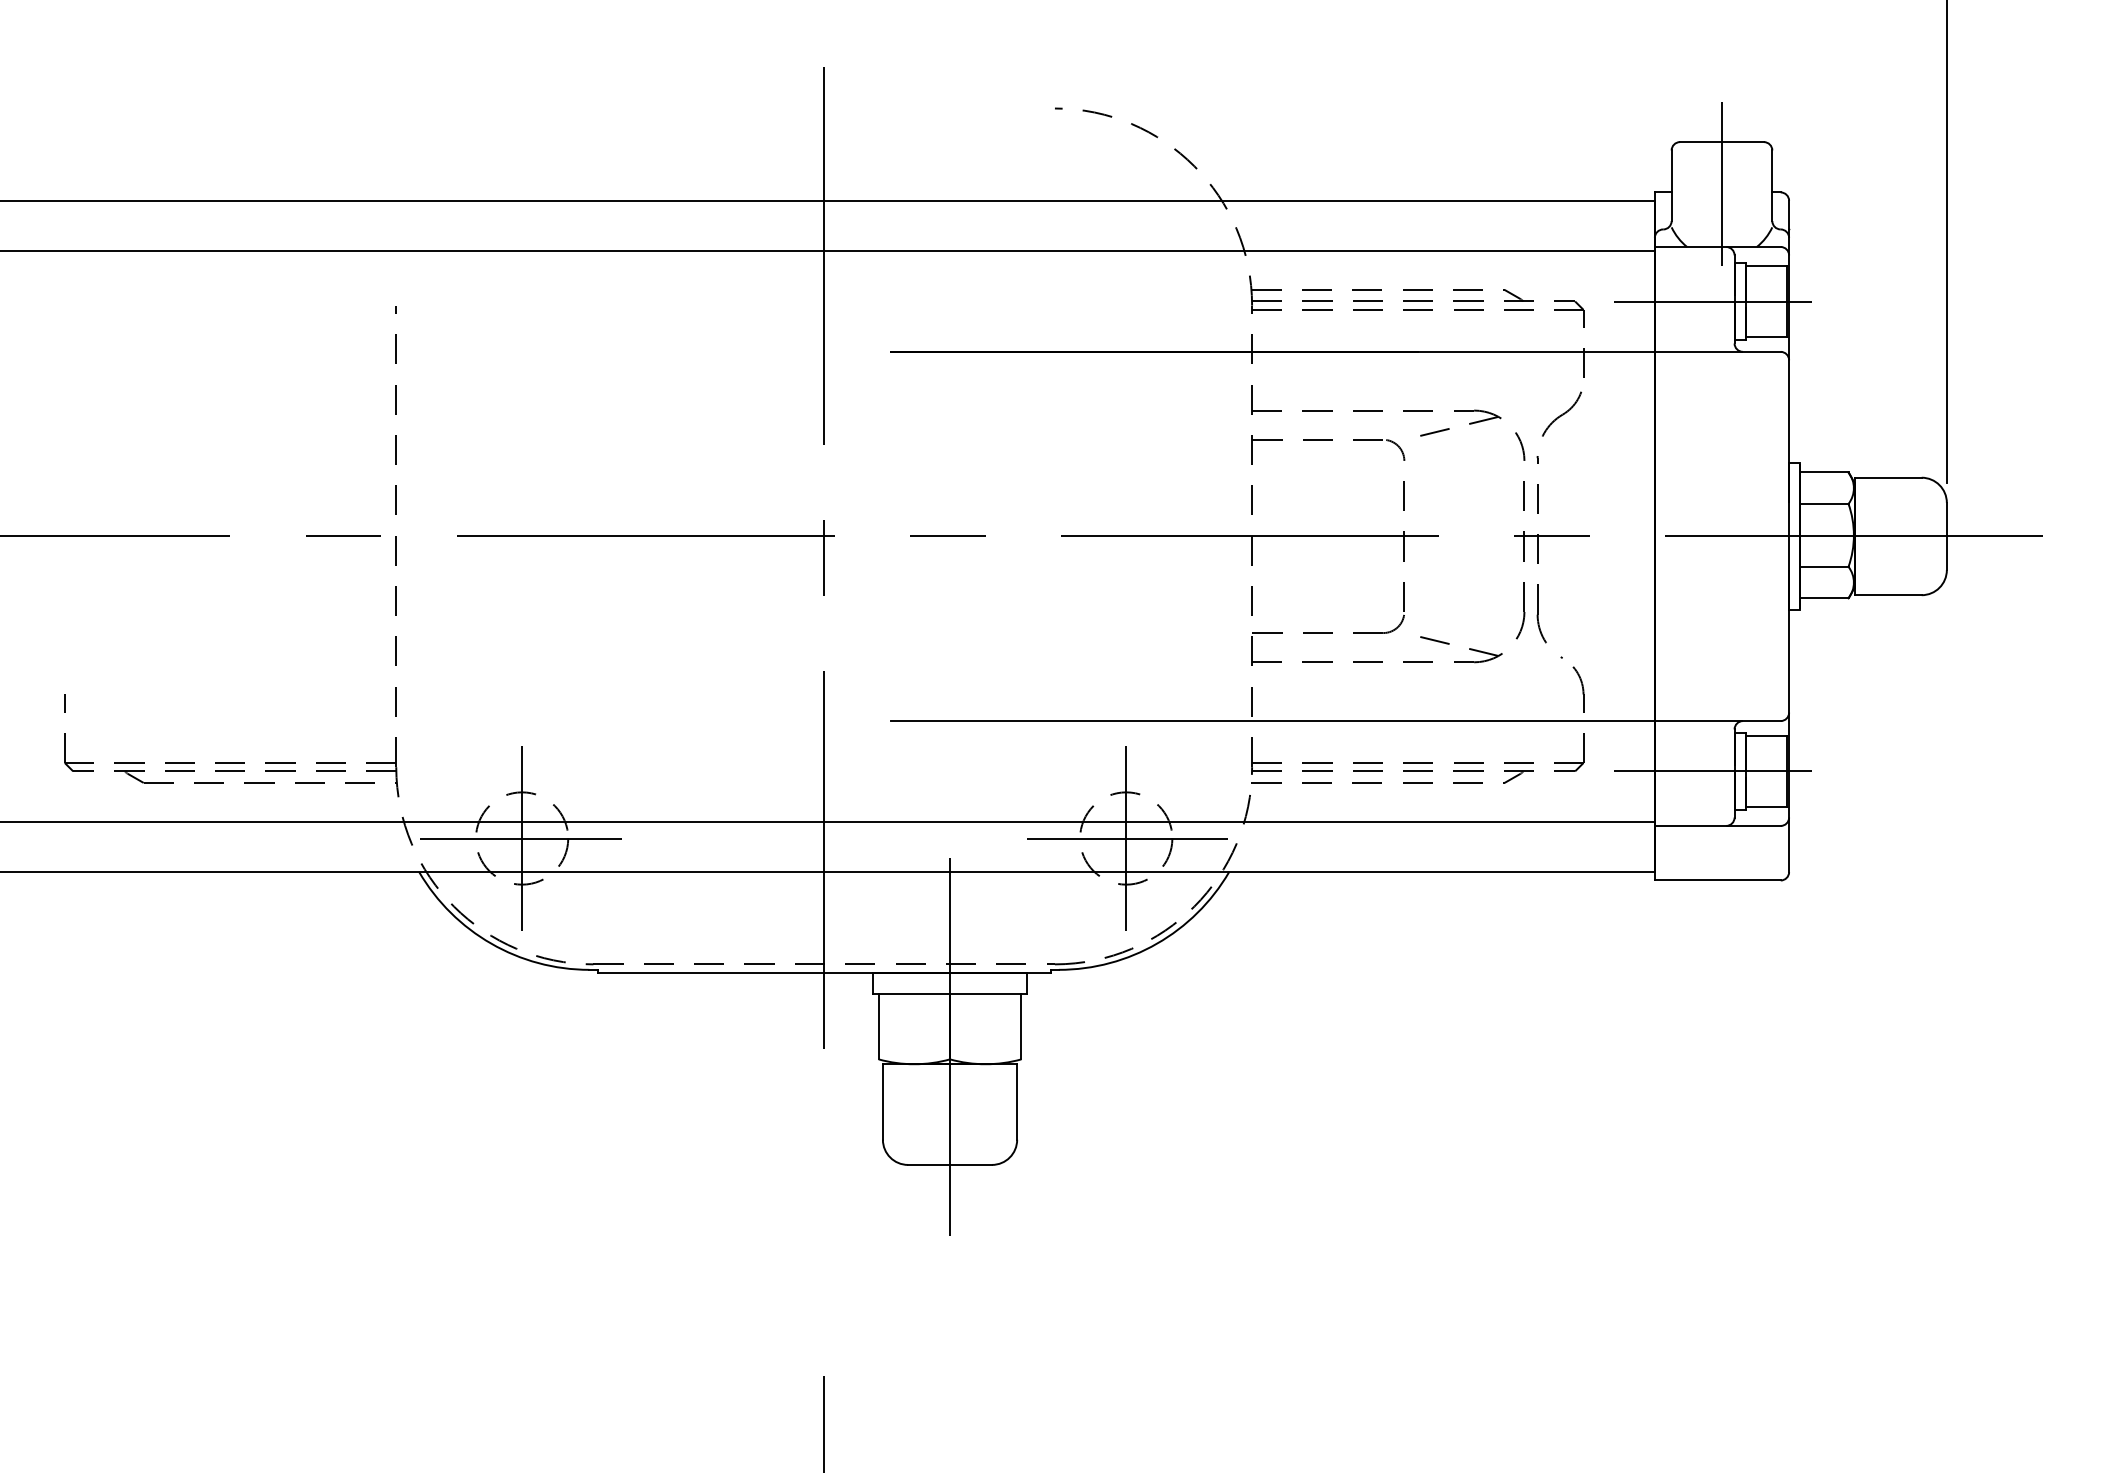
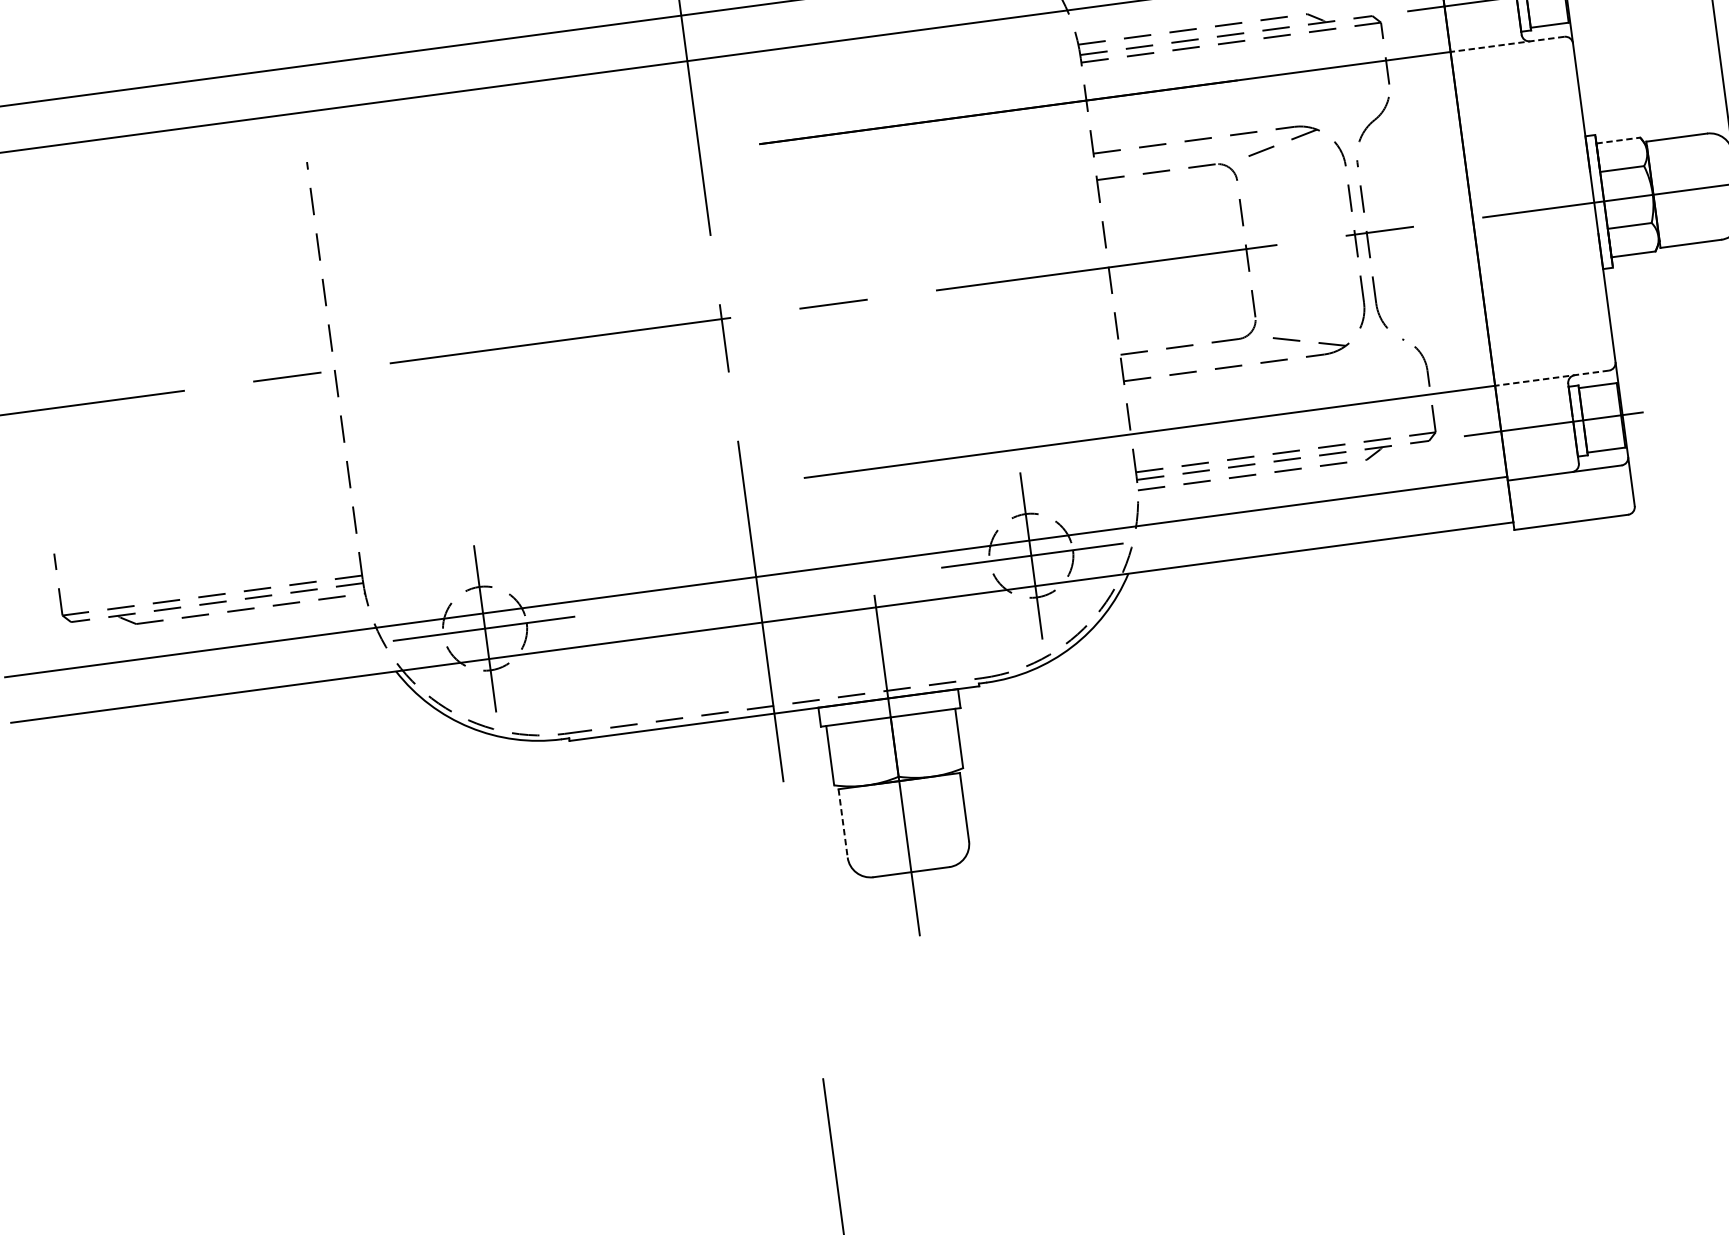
line: (1717, 351) -> (1507, 44), solid -> dashed
line: (1824, 472) -> (1618, 140), solid -> dashed
line: (1717, 721) -> (1551, 378), solid -> dashed
line: (882, 1102) -> (842, 823), solid -> dashed

